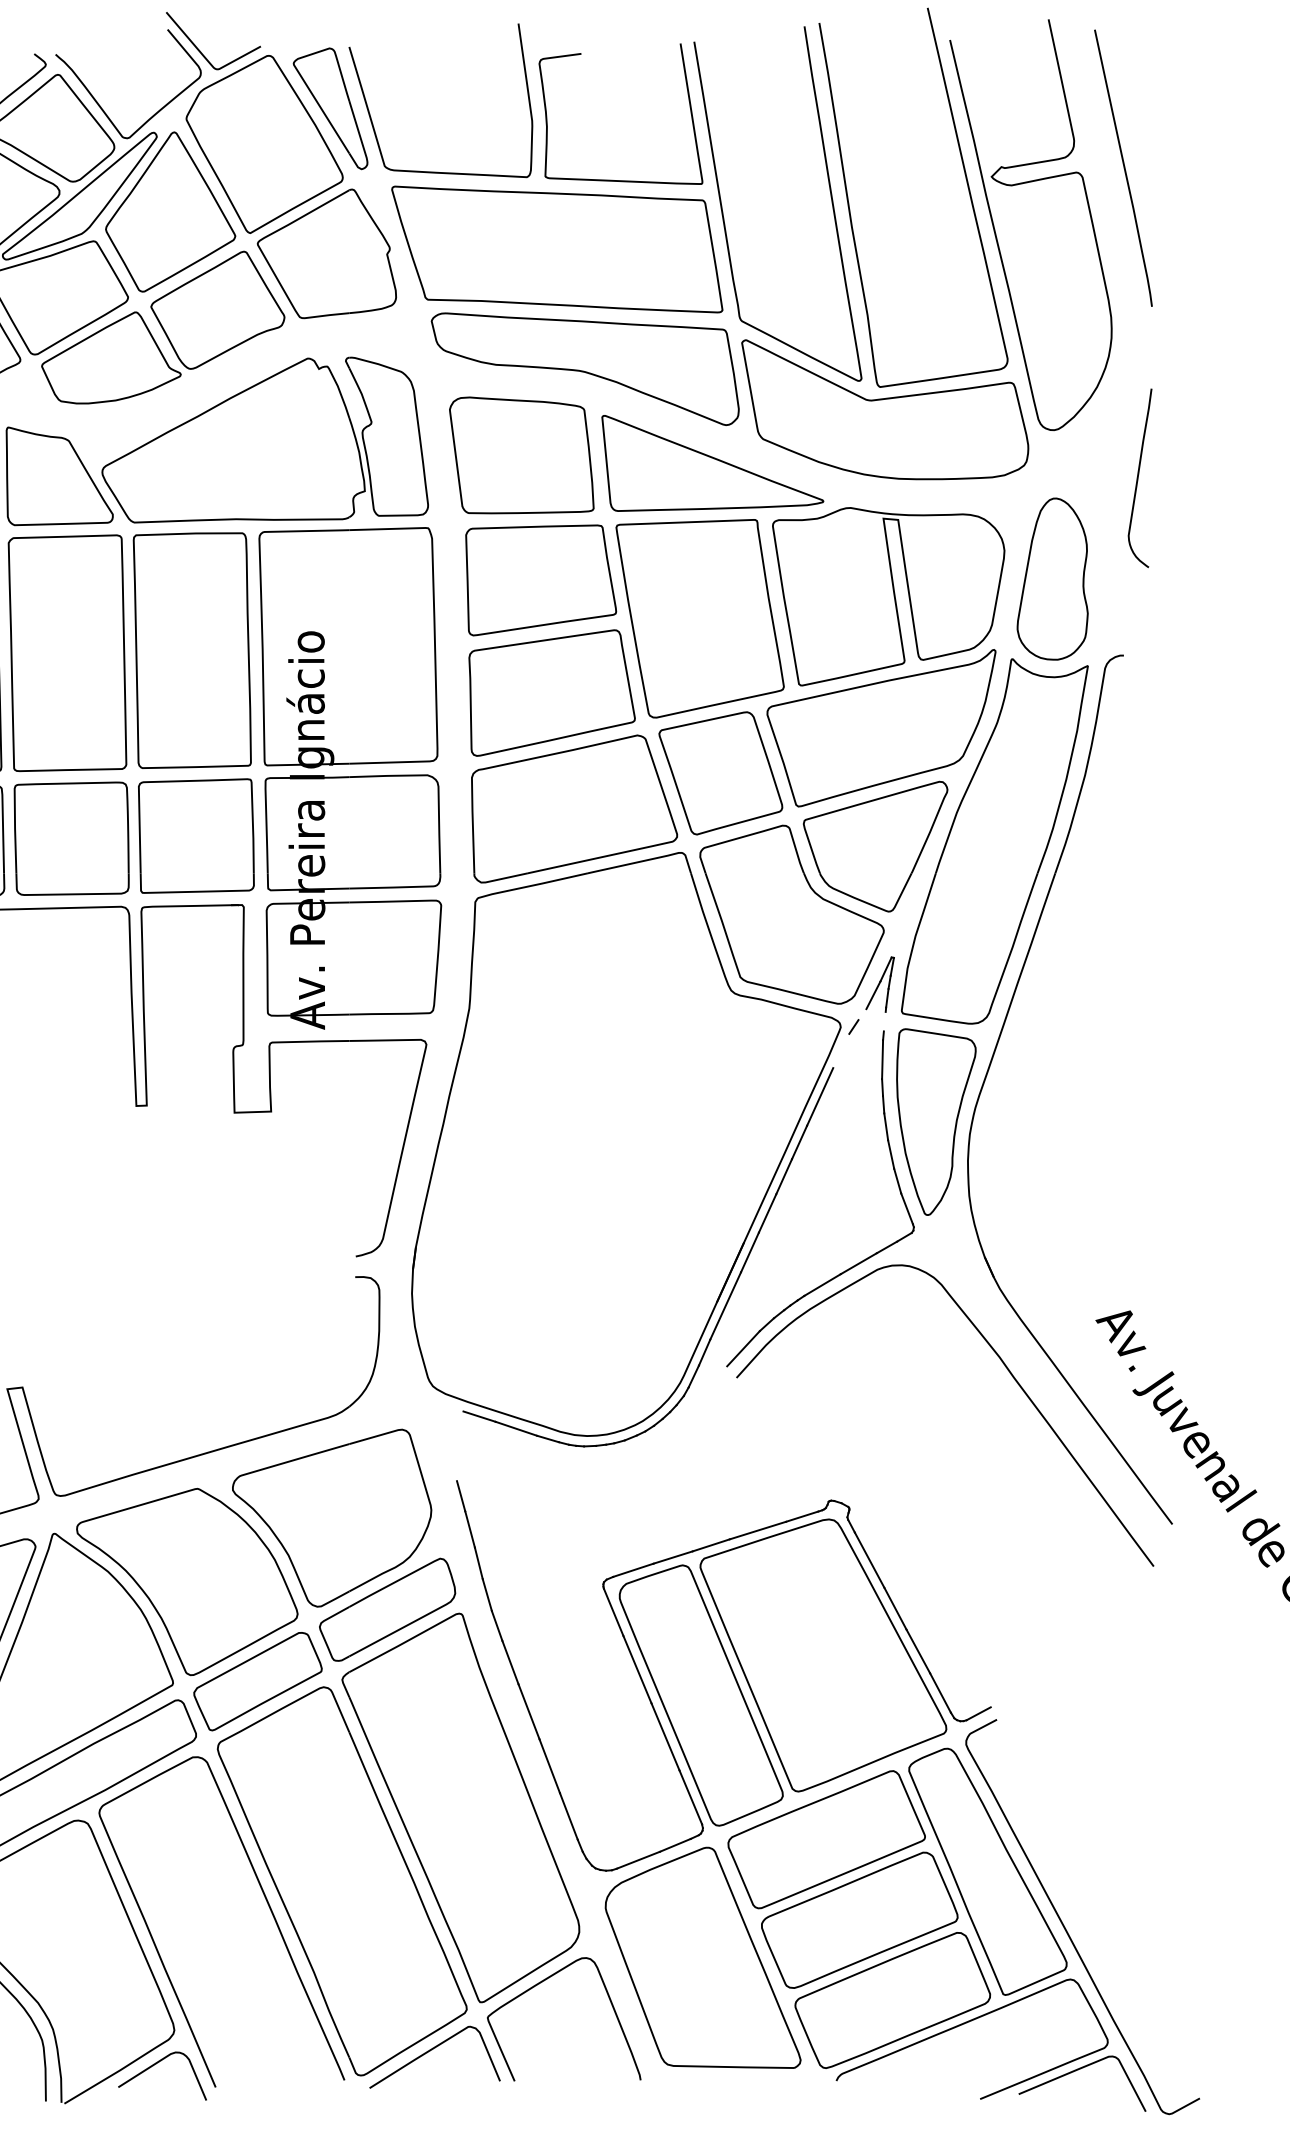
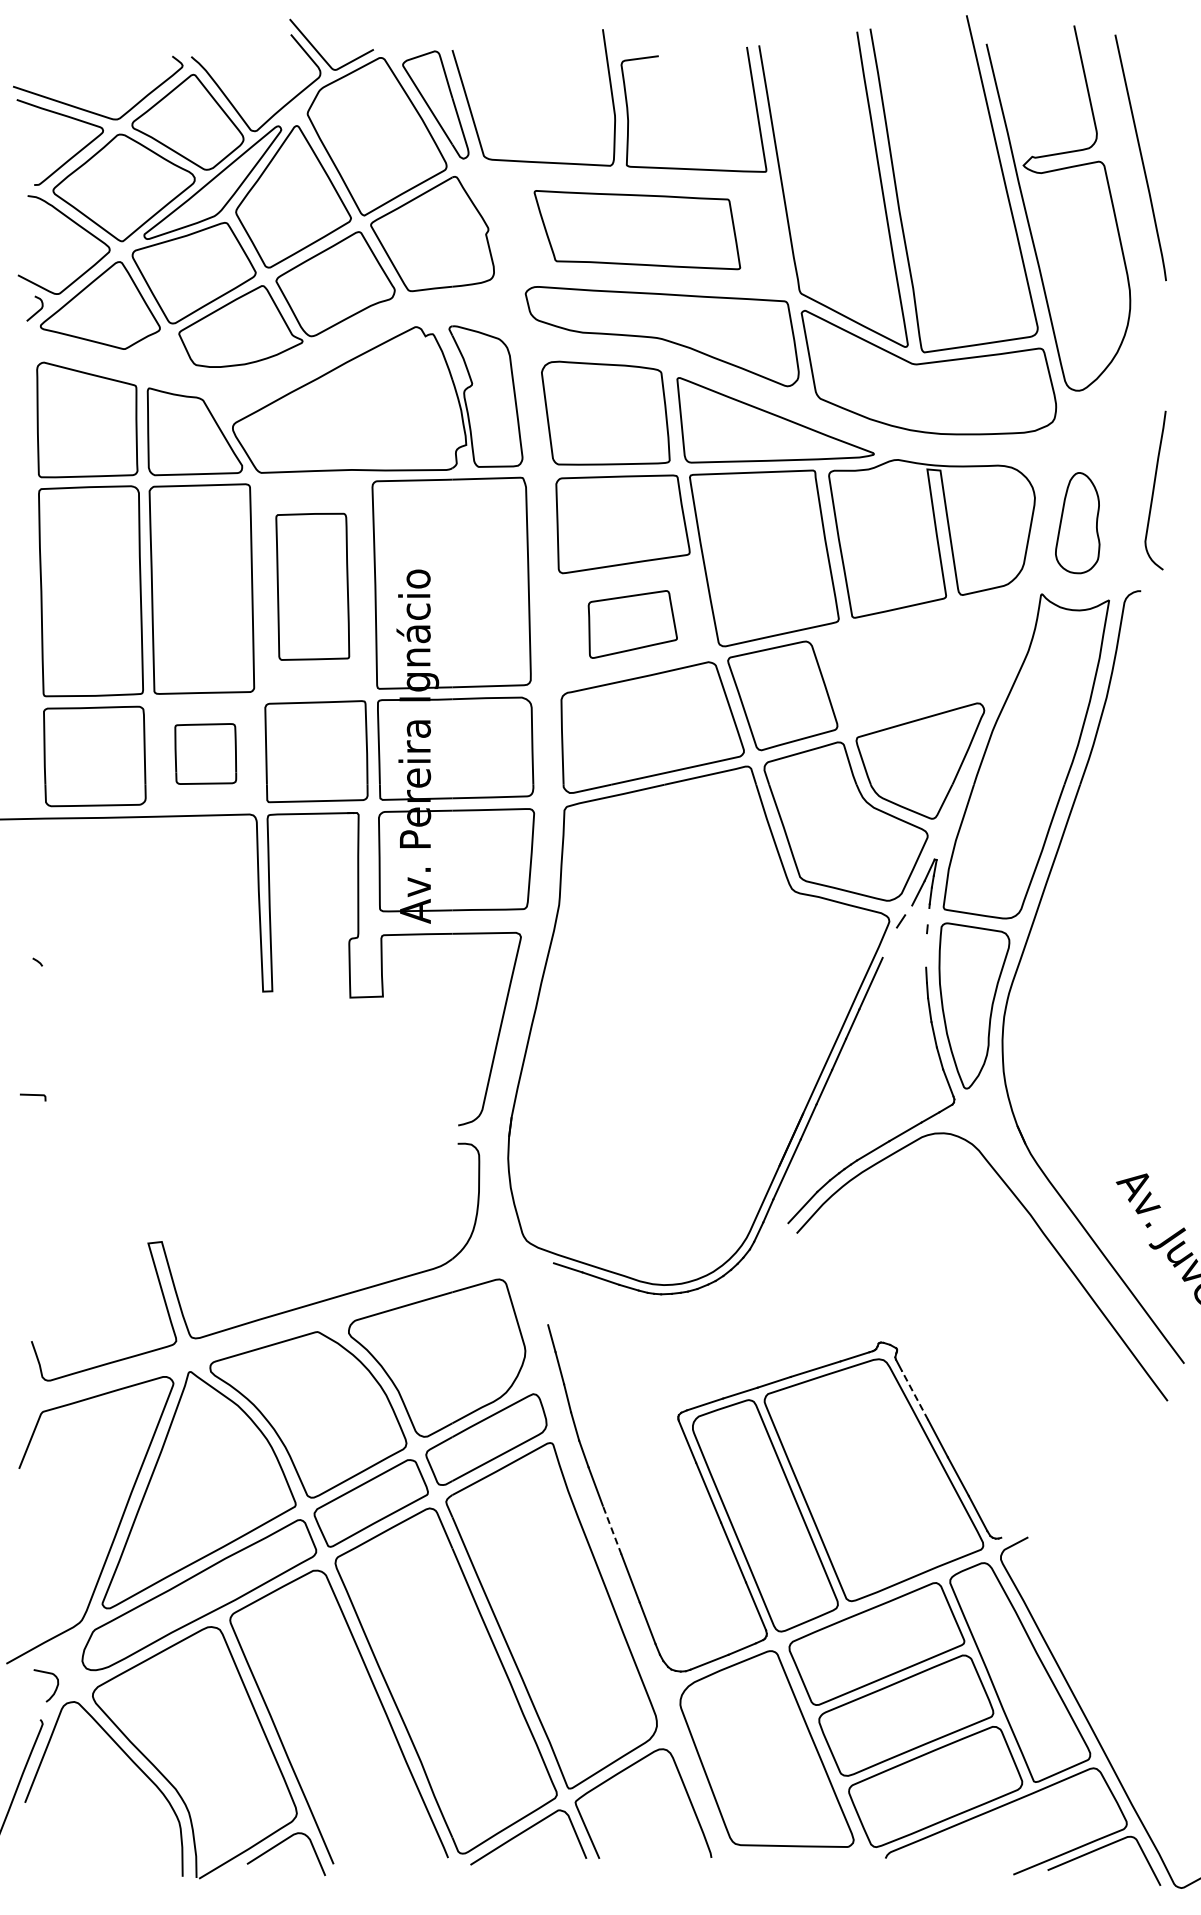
part: (557, 248) -> (637, 229), size x0.7
curve: (1138, 478) -> (1154, 490), moved
part: (1052, 578) -> (1077, 522), size x0.7
part: (191, 650) -> (312, 586), size x0.7
part: (551, 693) -> (632, 624), size x0.6
part: (881, 727) -> (925, 655), removed
part: (71, 838) -> (205, 753), size x0.6
line: (882, 1059) -> (926, 950), removed
line: (870, 1560) -> (915, 1395), solid -> dashed
line: (529, 1710) -> (612, 1529), solid -> dashed
line: (978, 1713) -> (1011, 1531), removed

